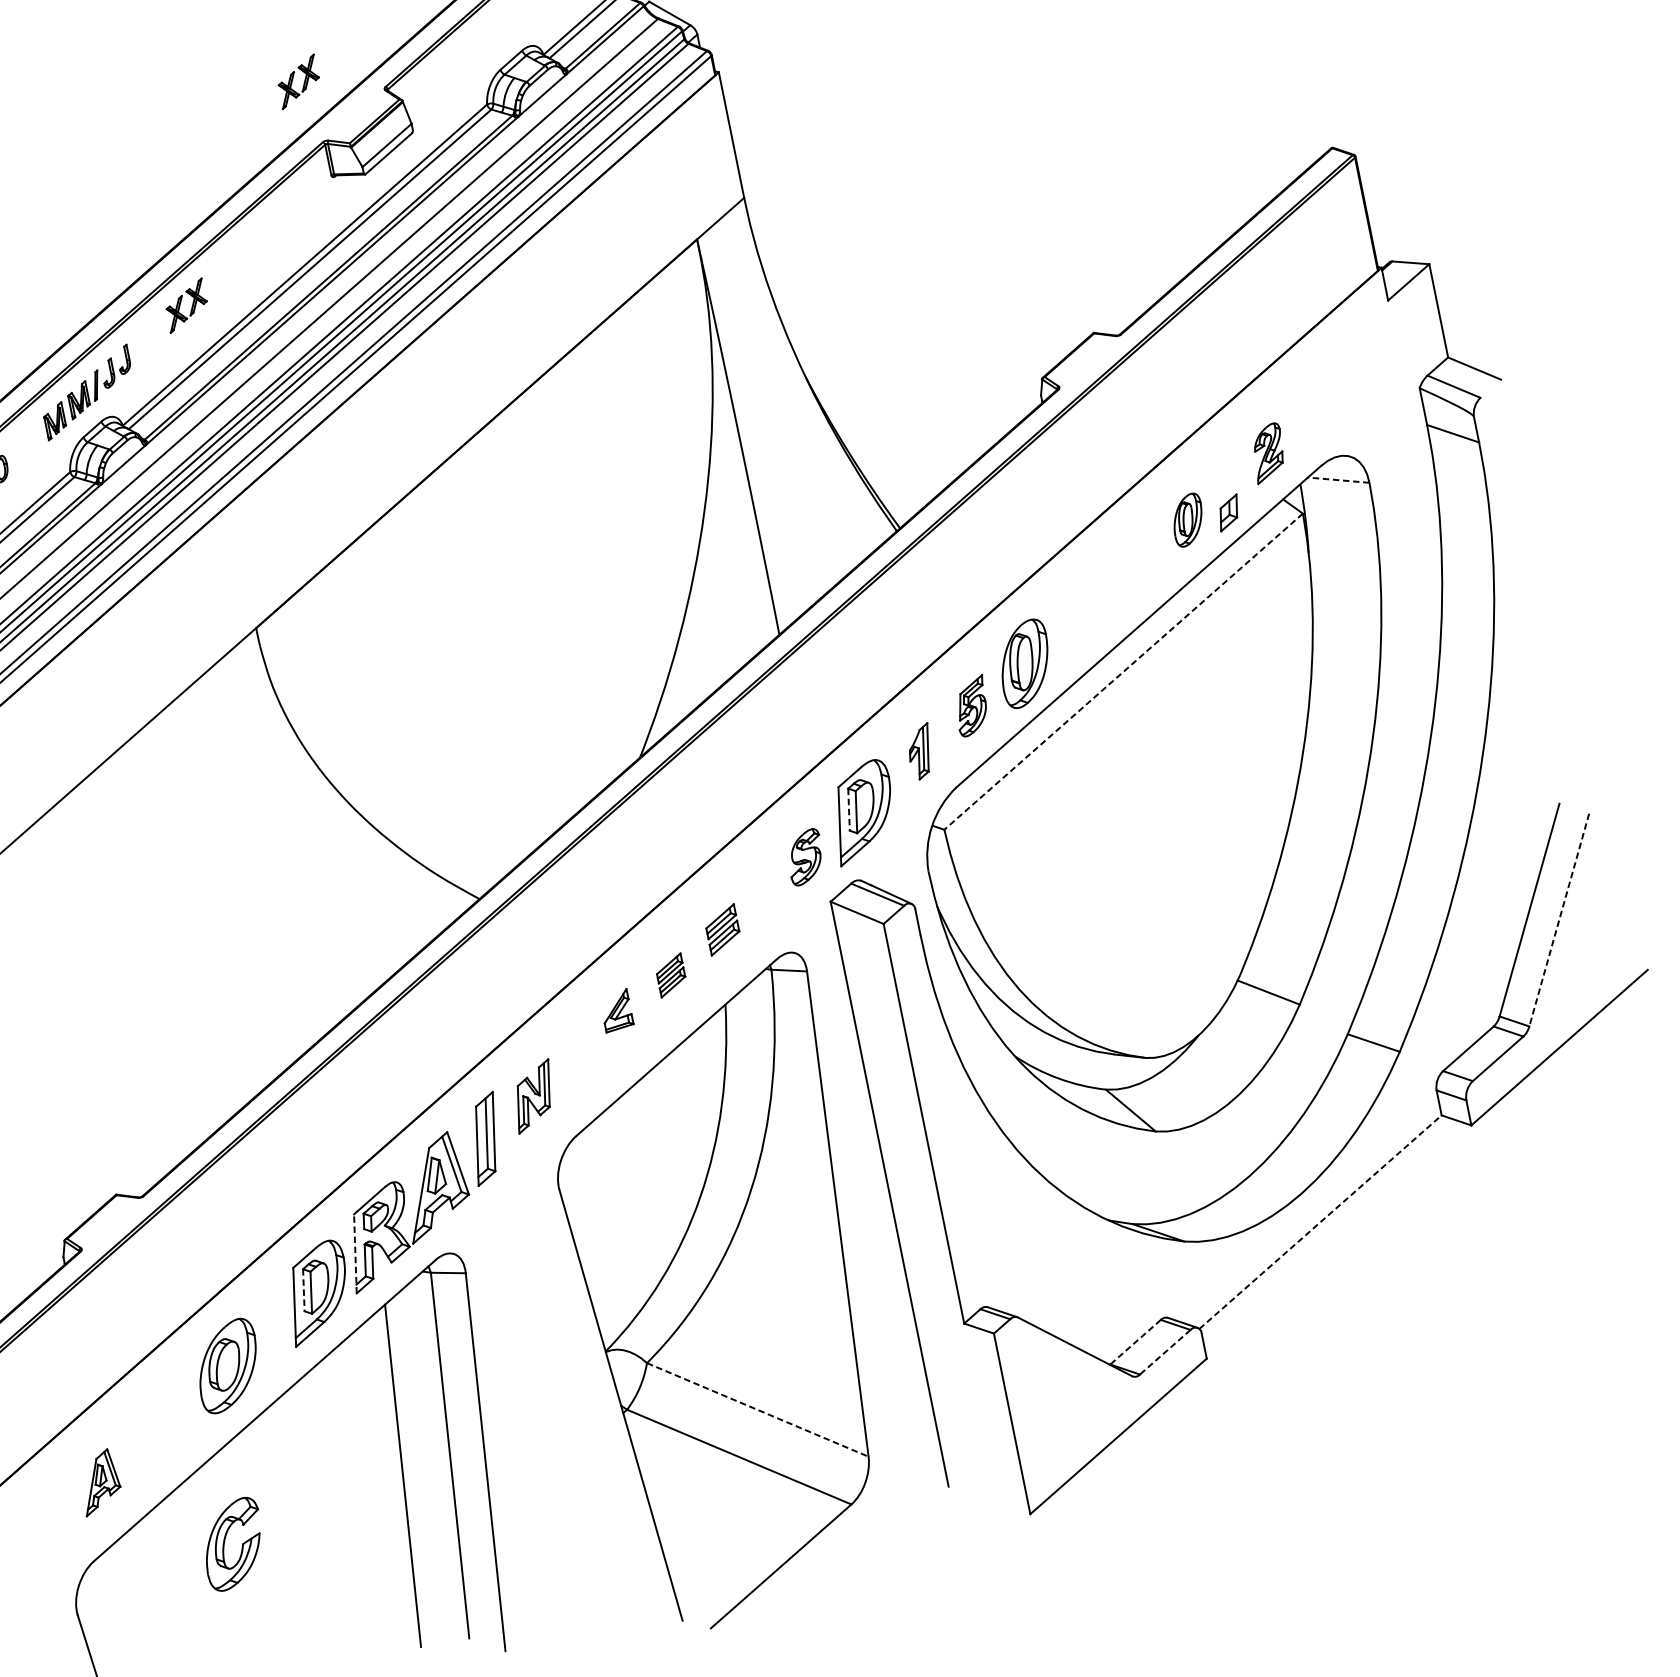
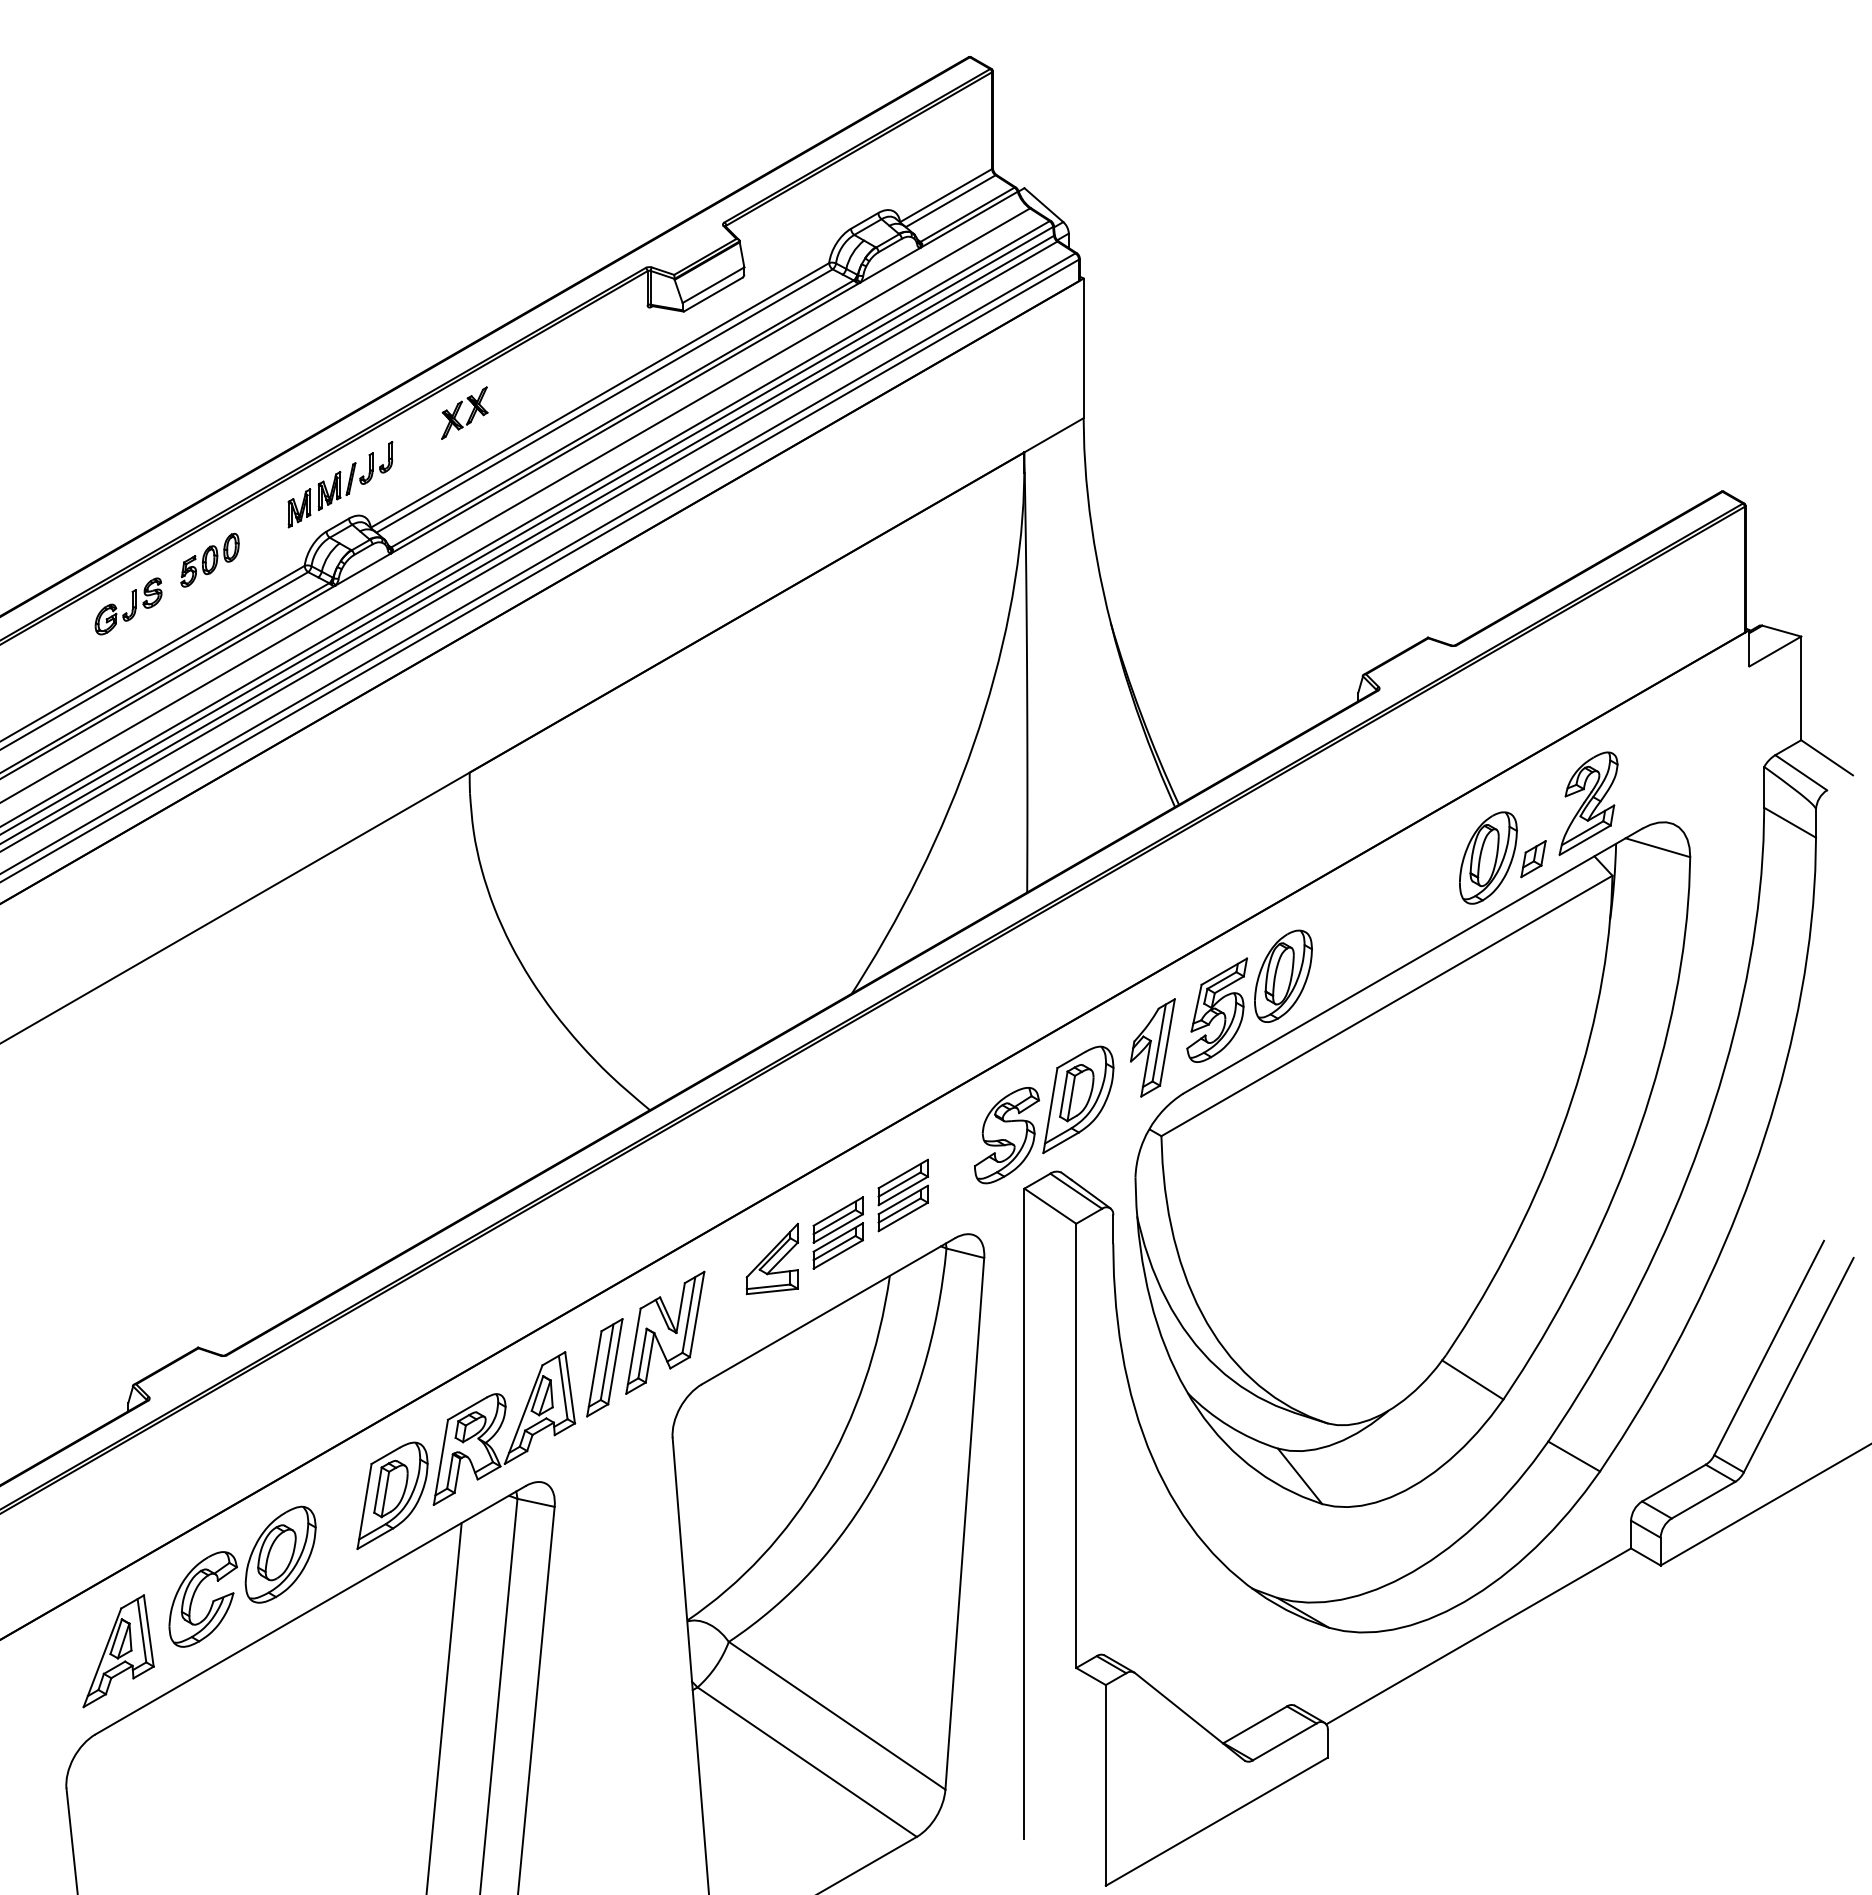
part: (298, 81) -> (632, 197), removed
part: (1268, 452) -> (1588, 803), size x1.67
line: (1338, 480) -> (1657, 847), dashed -> solid
part: (1188, 519) -> (1488, 857), size x1.67
line: (1123, 672) -> (1386, 1006), dashed -> solid
part: (970, 705) -> (1216, 1009), size x1.67
part: (920, 751) -> (1152, 1047), size x1.67
line: (848, 809) -> (1063, 1094), dashed -> solid
part: (805, 857) -> (1007, 1135), size x1.67
line: (1559, 920) -> (1798, 1365), dashed -> solid
part: (722, 930) -> (902, 1195), size x1.43
part: (670, 975) -> (837, 1232), size x1.67
part: (615, 1010) -> (771, 1258), size x1.67
part: (533, 1096) -> (665, 1332), size x1.67
line: (1320, 1222) -> (1478, 1636), dashed -> solid
line: (355, 1252) -> (441, 1461), dashed -> solid
line: (304, 1290) -> (378, 1490), dashed -> solid
line: (1135, 1341) -> (1255, 1724), dashed -> solid
line: (1164, 1351) -> (1284, 1741), dashed -> solid
line: (758, 1410) -> (837, 1716), dashed -> solid
part: (99, 1482) -> (118, 1651), size x1.67
part: (225, 1542) -> (194, 1595), moved

